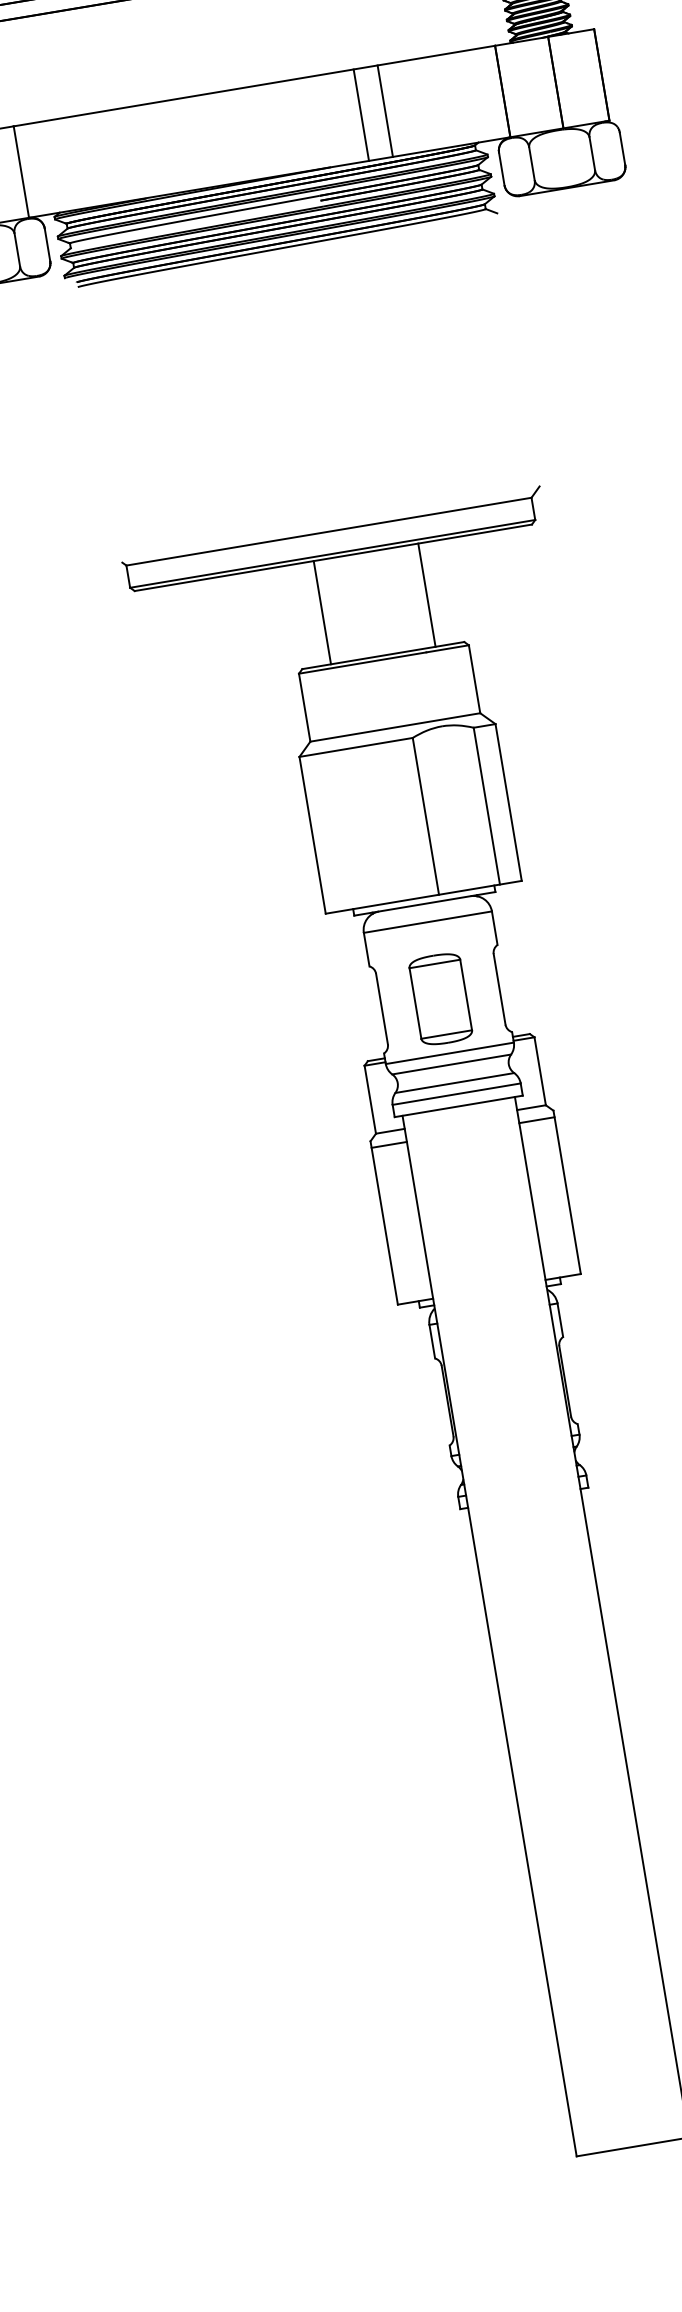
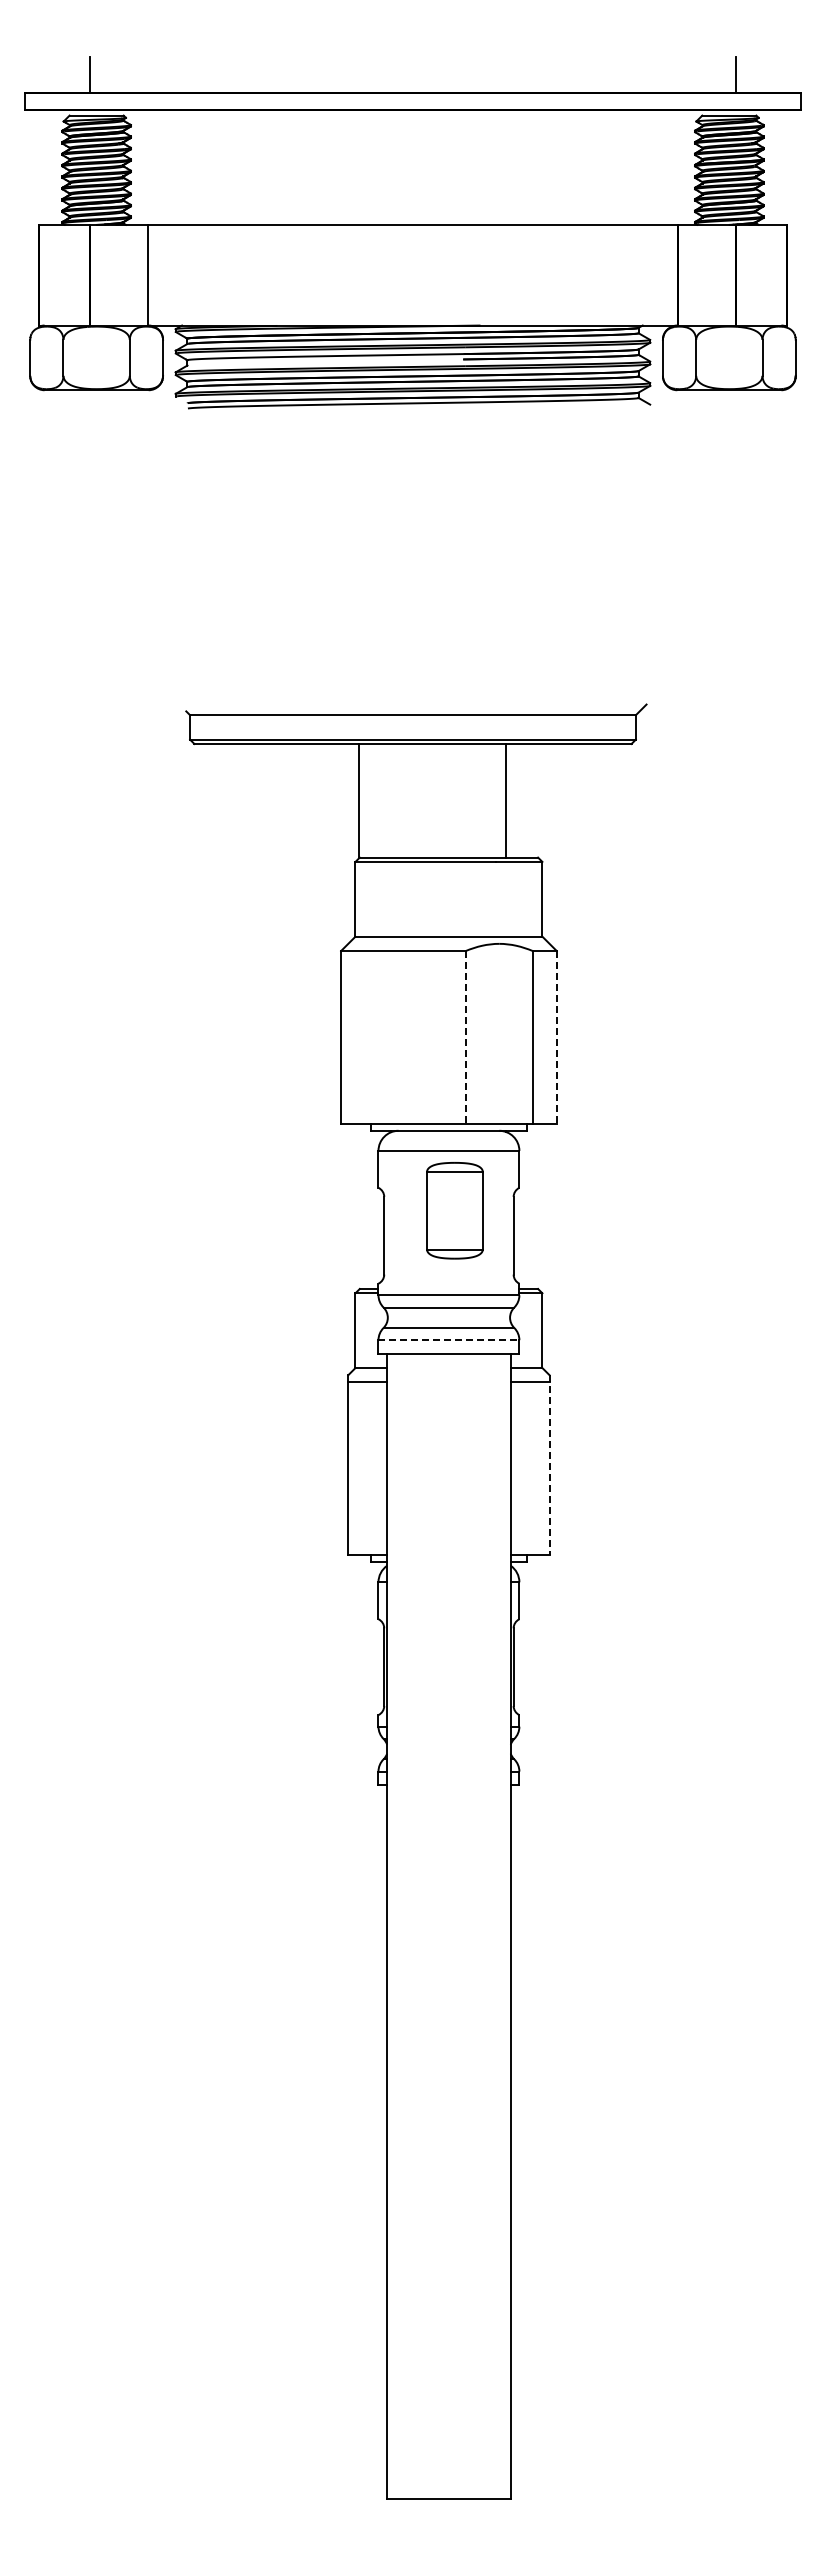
line: (385, 110) -> (548, 274), removed
line: (361, 114) -> (522, 274), removed
line: (322, 612) -> (359, 800), moved
line: (508, 802) -> (556, 1037), solid -> dashed
line: (425, 816) -> (465, 1037), solid -> dashed
part: (440, 999) -> (454, 1210), moved
line: (457, 1094) -> (449, 1340), solid -> dashed
line: (567, 1192) -> (549, 1465), solid -> dashed

